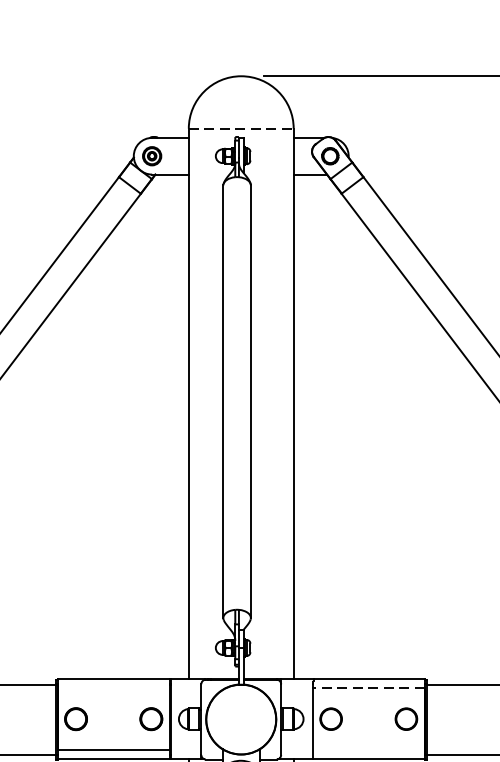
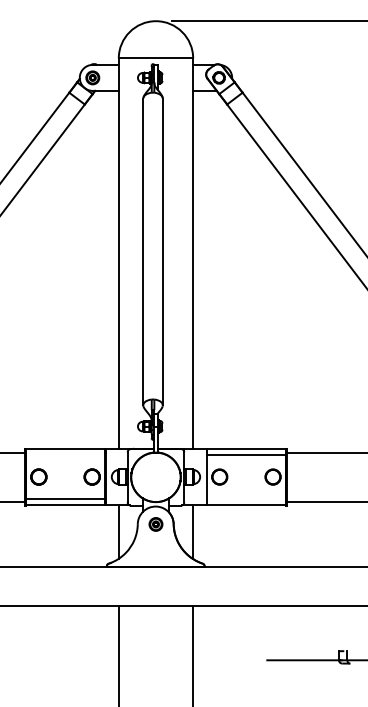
line: (241, 128) -> (156, 58), dashed -> solid
line: (368, 688) -> (246, 455), dashed -> solid

